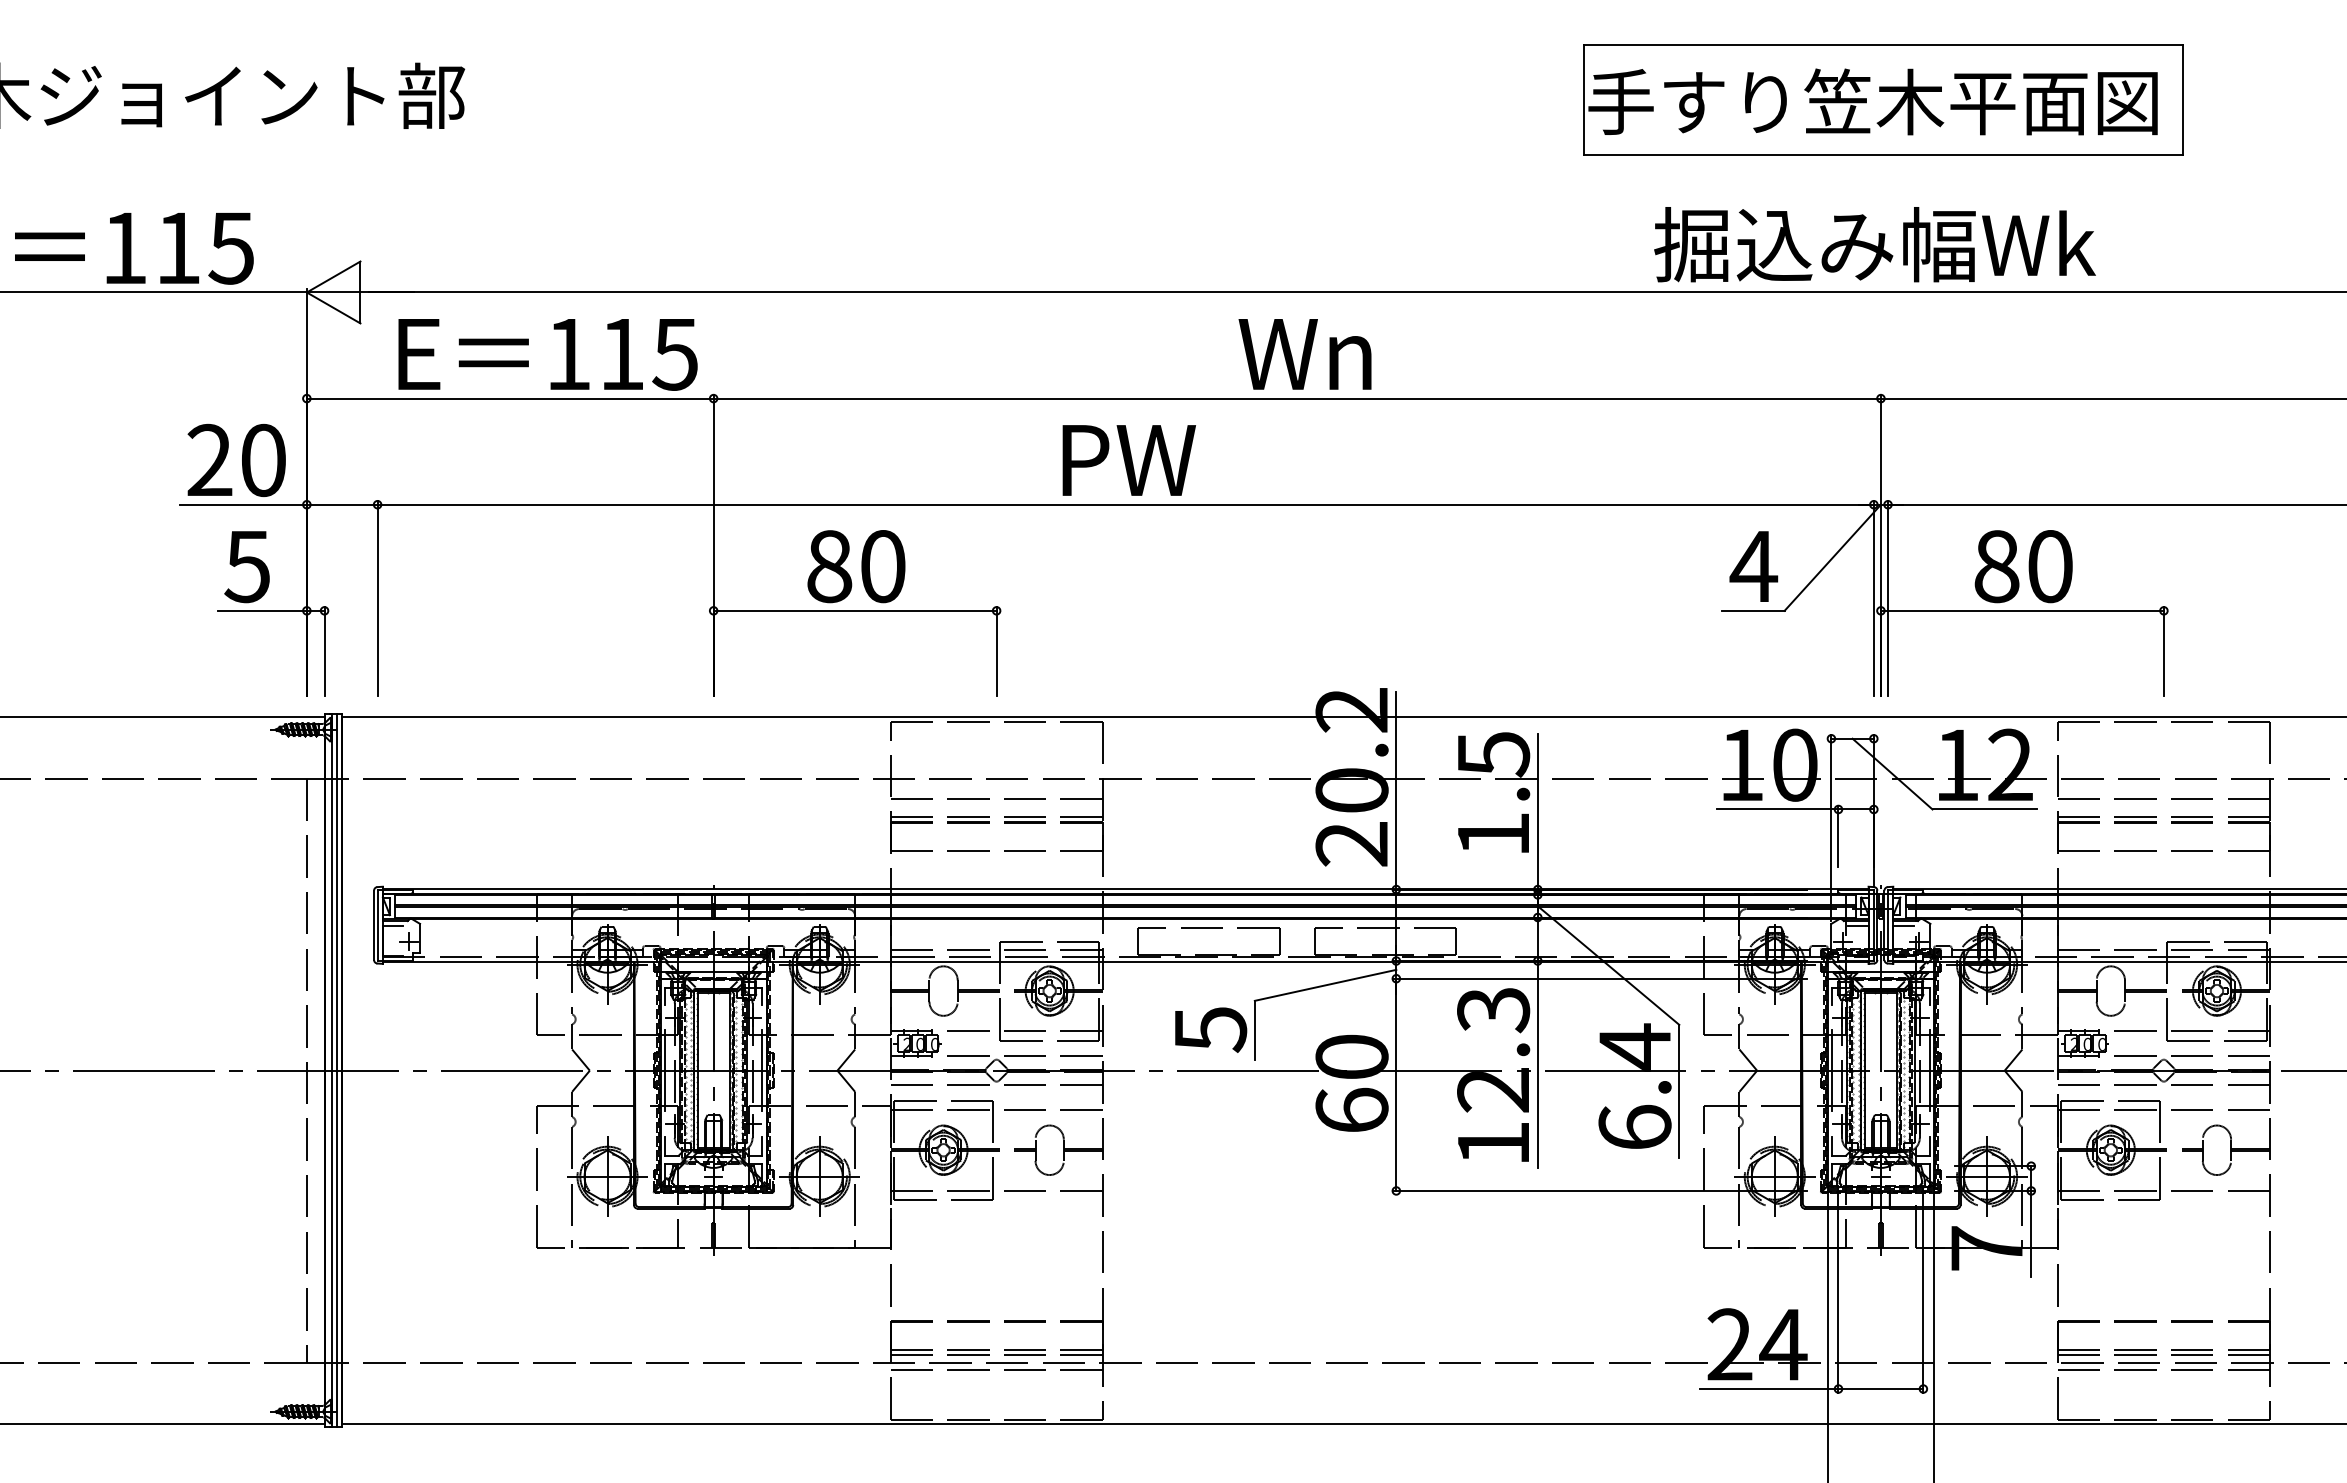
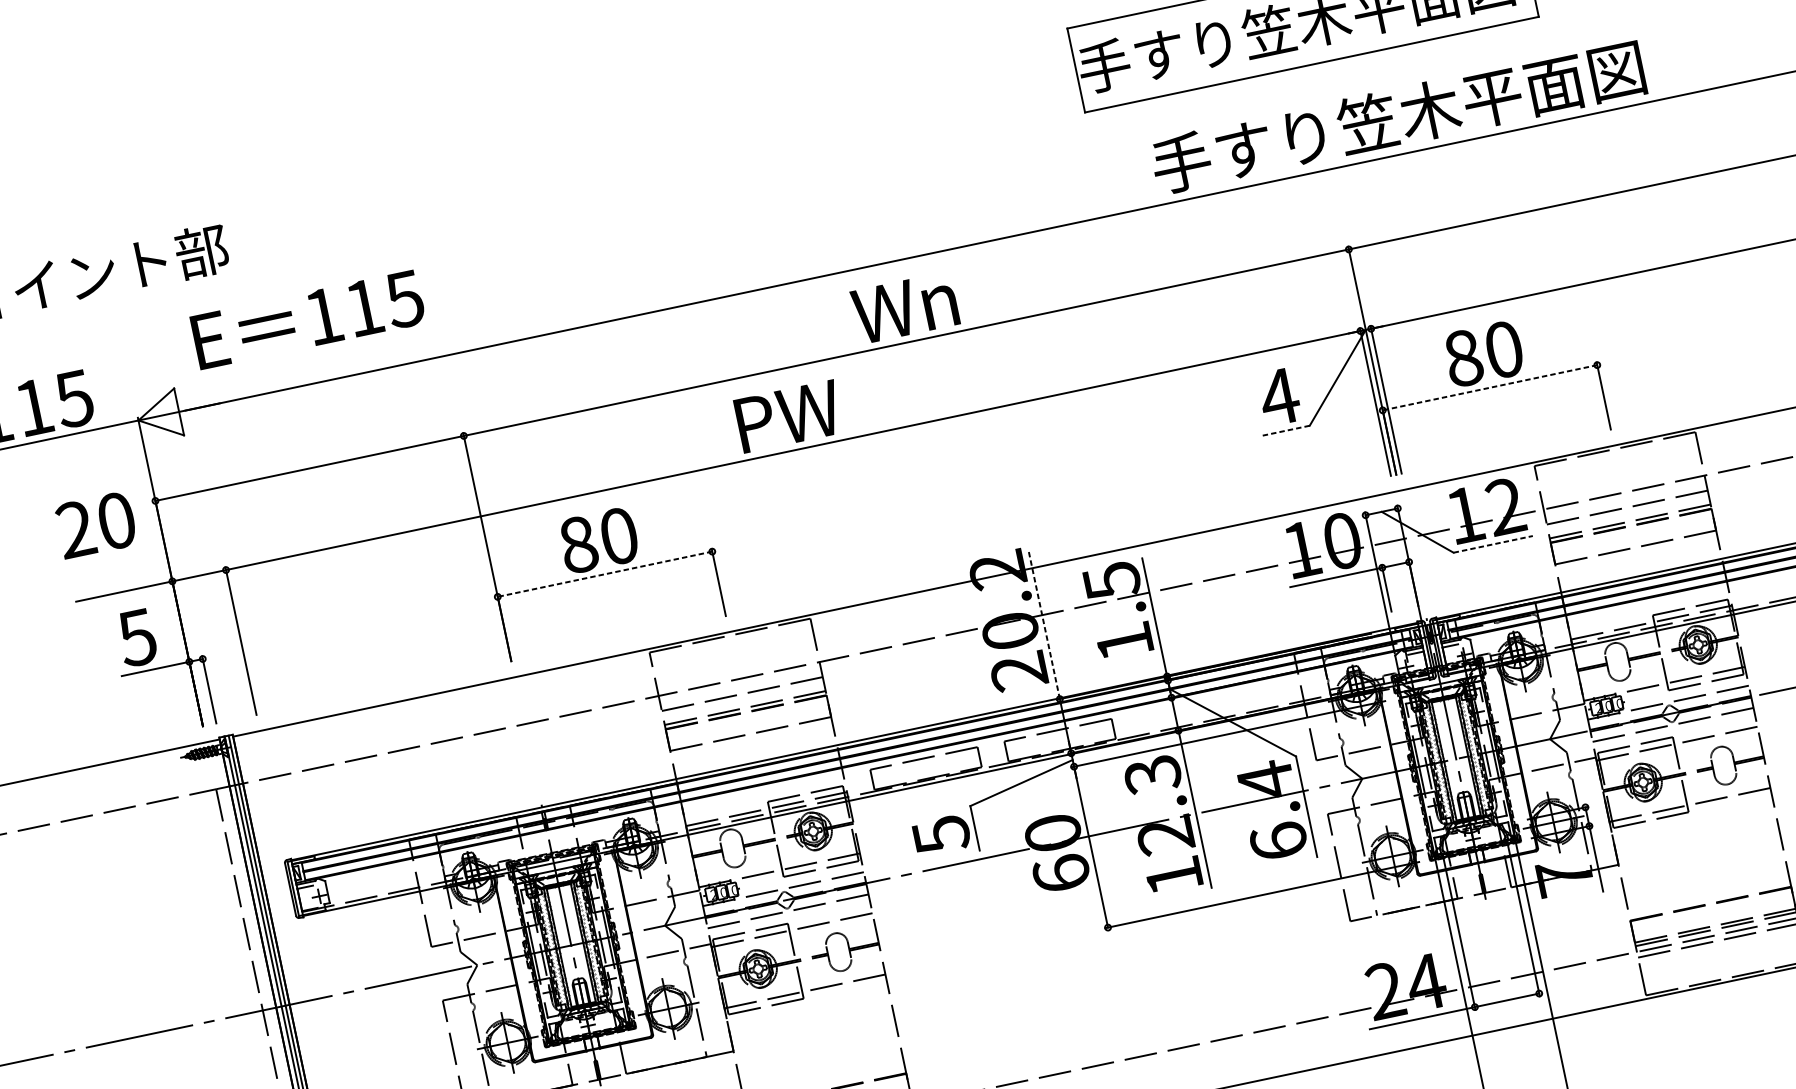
text: (1977, 244) -> (1397, 117), 掘込み幅Wk -> 手すり笠木平面図
text: (547, 354) -> (307, 319), moved
text: (236, 460) -> (96, 525), moved
line: (854, 610) -> (604, 574), solid -> dashed
line: (1753, 610) -> (1286, 430), solid -> dashed
line: (2021, 610) -> (1489, 387), solid -> dashed
line: (1396, 790) -> (1044, 623), solid -> dashed
line: (1985, 809) -> (1493, 544), solid -> dashed

